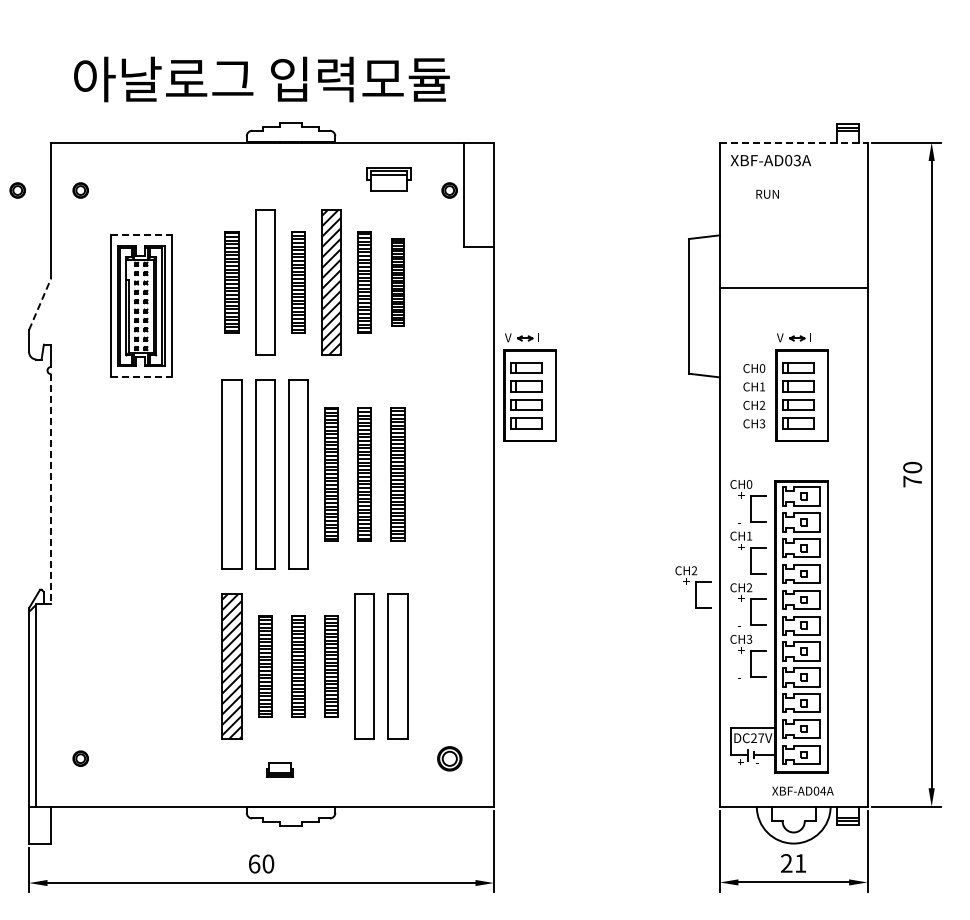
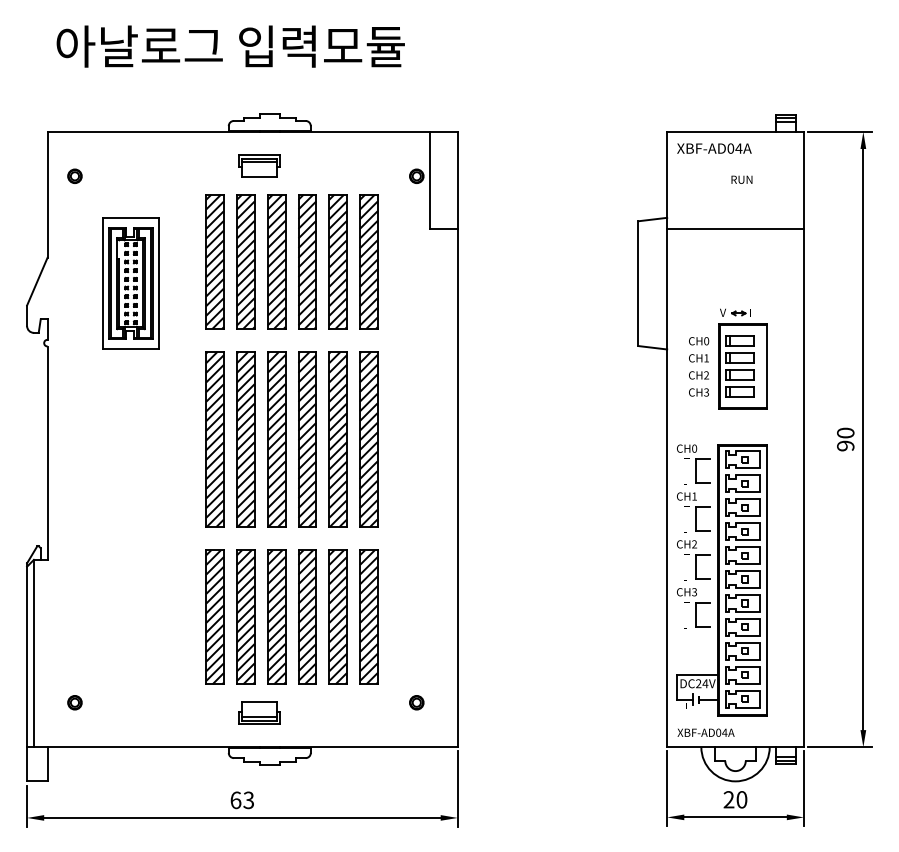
text: (261, 79) -> (230, 46), moved
line: (793, 142) -> (735, 131), dashed -> solid
text: (797, 160) -> (739, 148), XBF-AD03A -> XBF-AD04A
part: (388, 179) -> (259, 166), moved
part: (17, 190) -> (16, 176), removed
text: (767, 193) -> (741, 179), moved
line: (141, 235) -> (131, 218), dashed -> solid
part: (231, 282) -> (214, 261), size x1.43
hatch: (264, 282) -> (245, 261), added
part: (298, 282) -> (276, 261), size x1.43
part: (364, 282) -> (337, 261), size x1.43
part: (397, 282) -> (368, 261), size x1.67
line: (793, 288) -> (735, 229), moved
line: (40, 303) -> (37, 281), dashed -> solid
line: (141, 377) -> (131, 349), dashed -> solid
part: (529, 387) -> (490, 358), removed
hatch: (231, 474) -> (214, 439), added
hatch: (264, 474) -> (245, 439), added
hatch: (298, 474) -> (276, 439), added
part: (331, 474) -> (307, 439), size x1.43
part: (364, 474) -> (337, 439), size x1.43
part: (397, 474) -> (368, 439), size x1.43
text: (912, 481) -> (845, 445), 70 -> 90
line: (51, 489) -> (47, 453), dashed -> solid
part: (693, 587) -> (642, 544), removed
part: (265, 666) -> (246, 617), size x1.43
part: (298, 666) -> (276, 617), size x1.43
part: (331, 666) -> (307, 617), size x1.43
hatch: (364, 666) -> (337, 617), added
hatch: (397, 666) -> (368, 617), added
text: (761, 737) -> (705, 683), DC27V -> DC24V
part: (449, 758) -> (416, 702), size x0.62
part: (279, 769) -> (259, 712), size x1.67
text: (802, 790) -> (705, 732), moved
text: (268, 863) -> (248, 799), 60 -> 63
text: (800, 863) -> (741, 799), 21 -> 20

